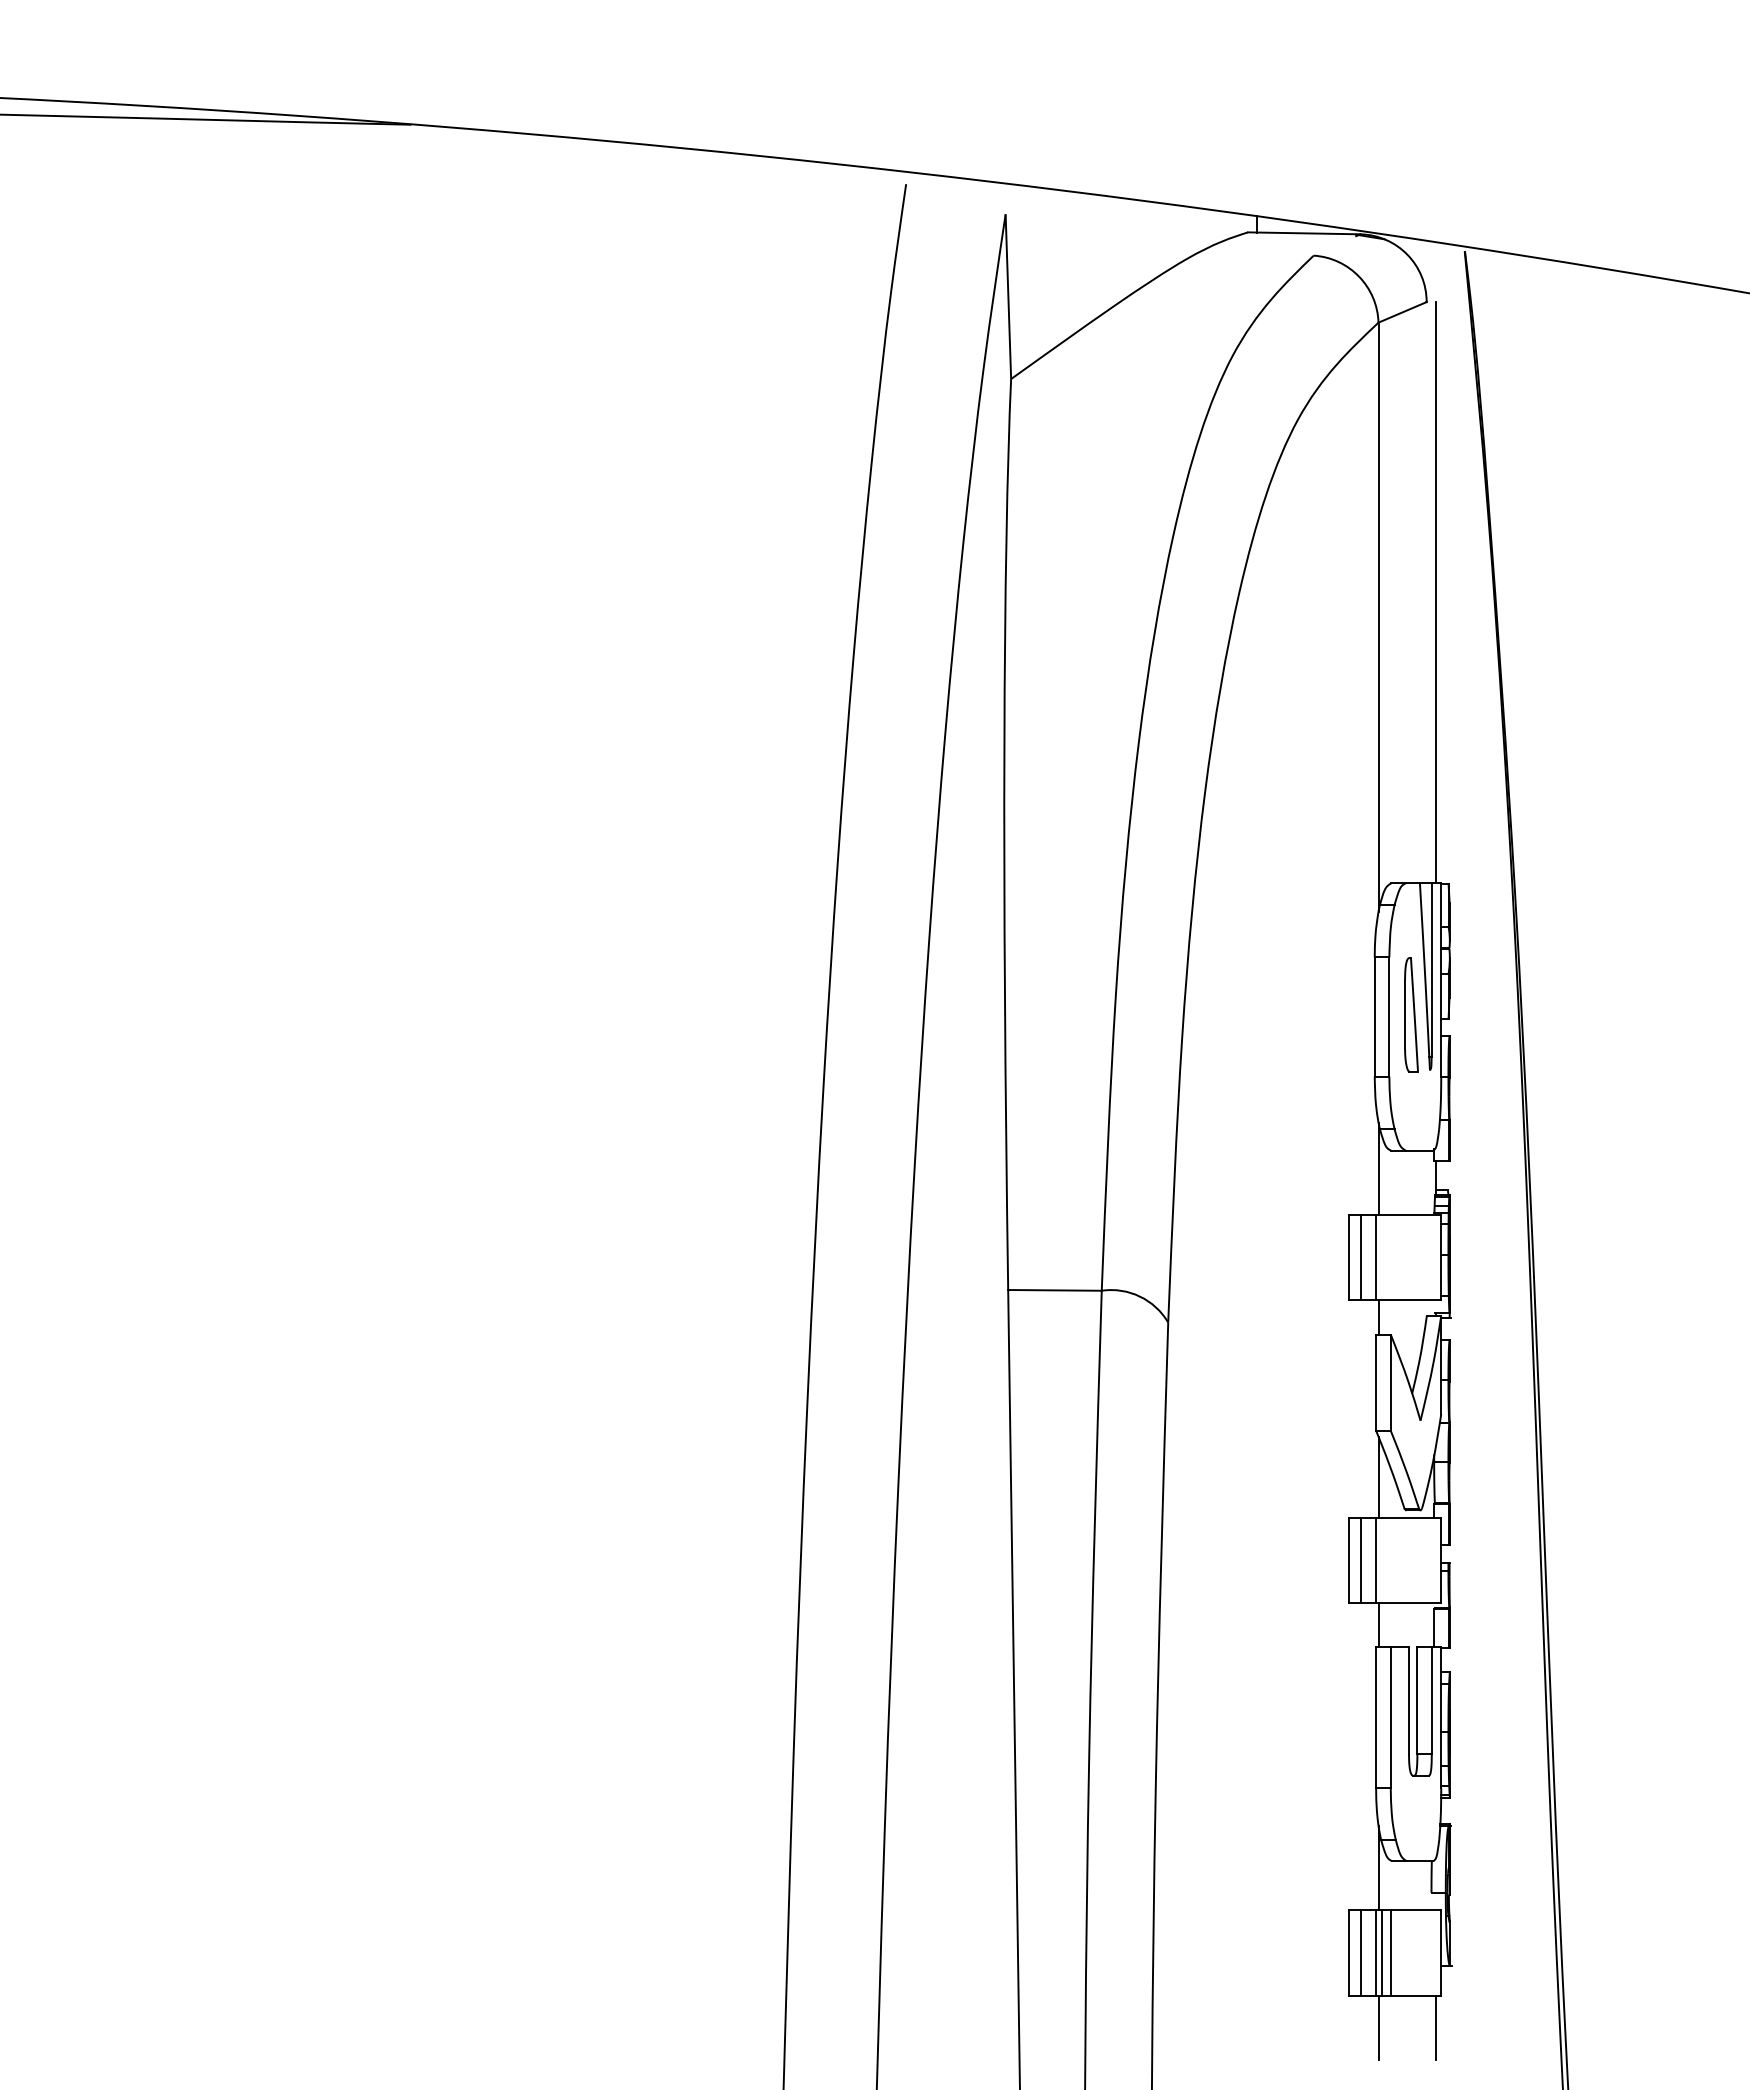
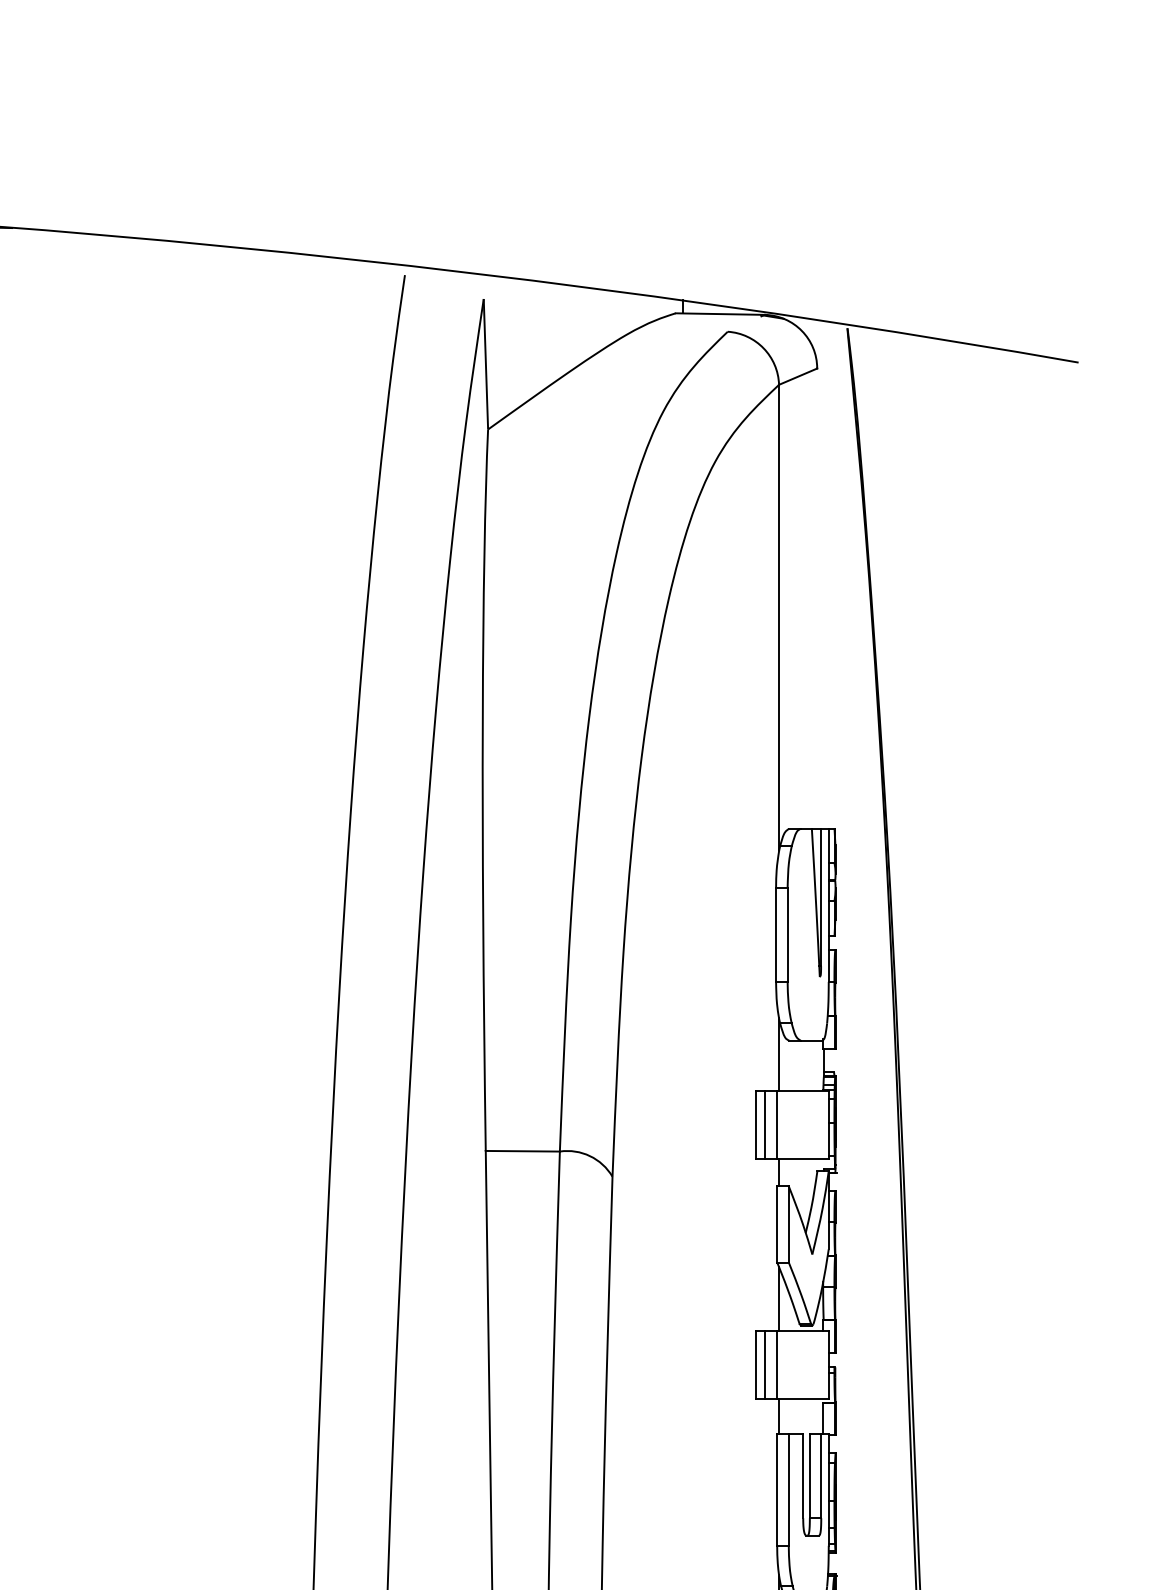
line: (1435, 592) -> (824, 598), removed
part: (1411, 1014) -> (805, 932), removed

